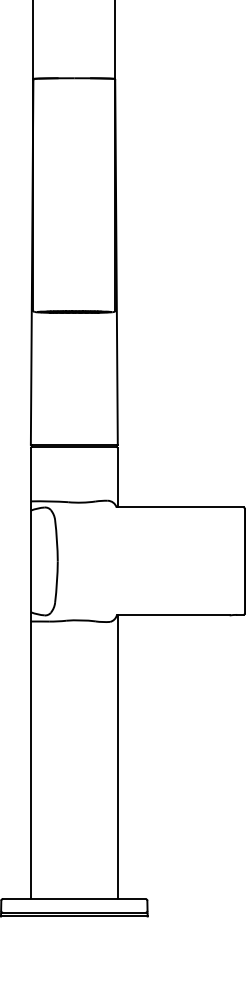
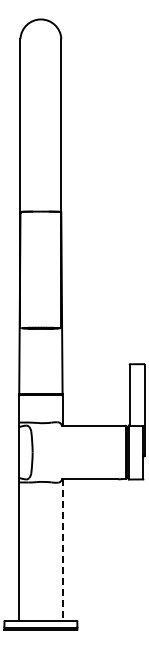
line: (117, 755) -> (62, 549), solid -> dashed

